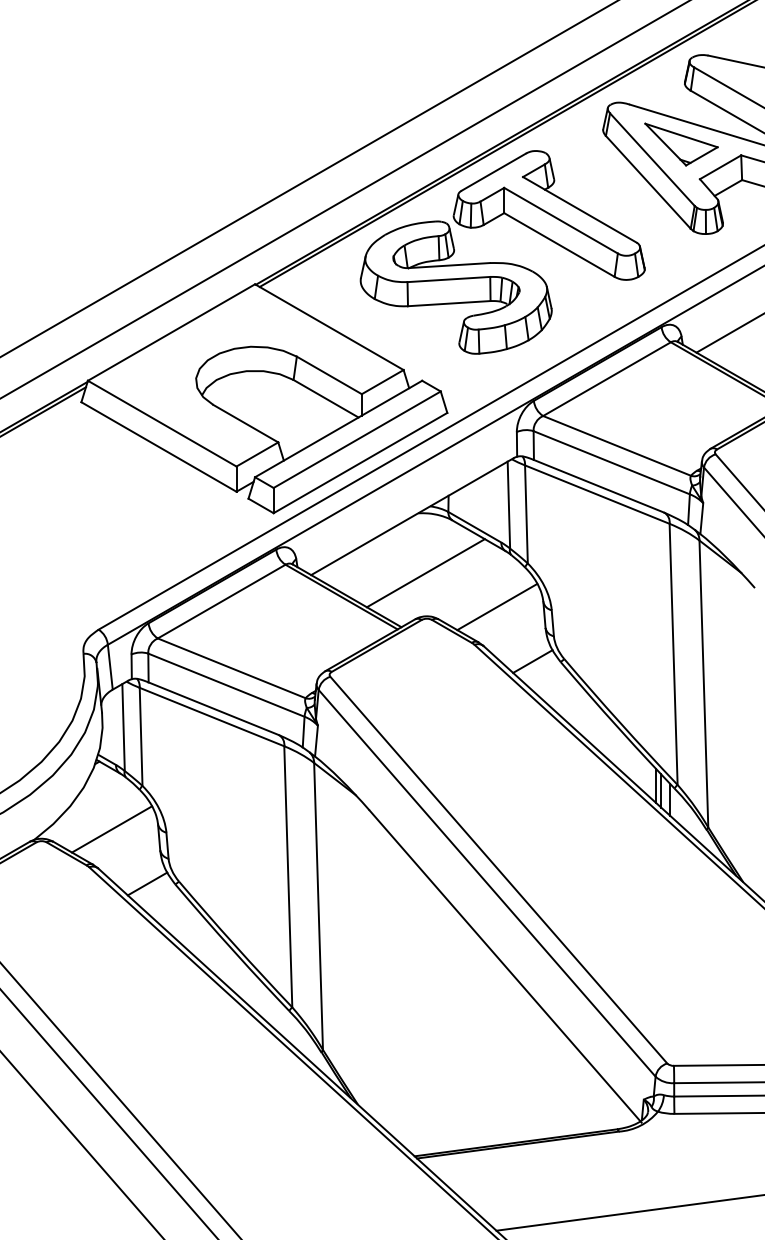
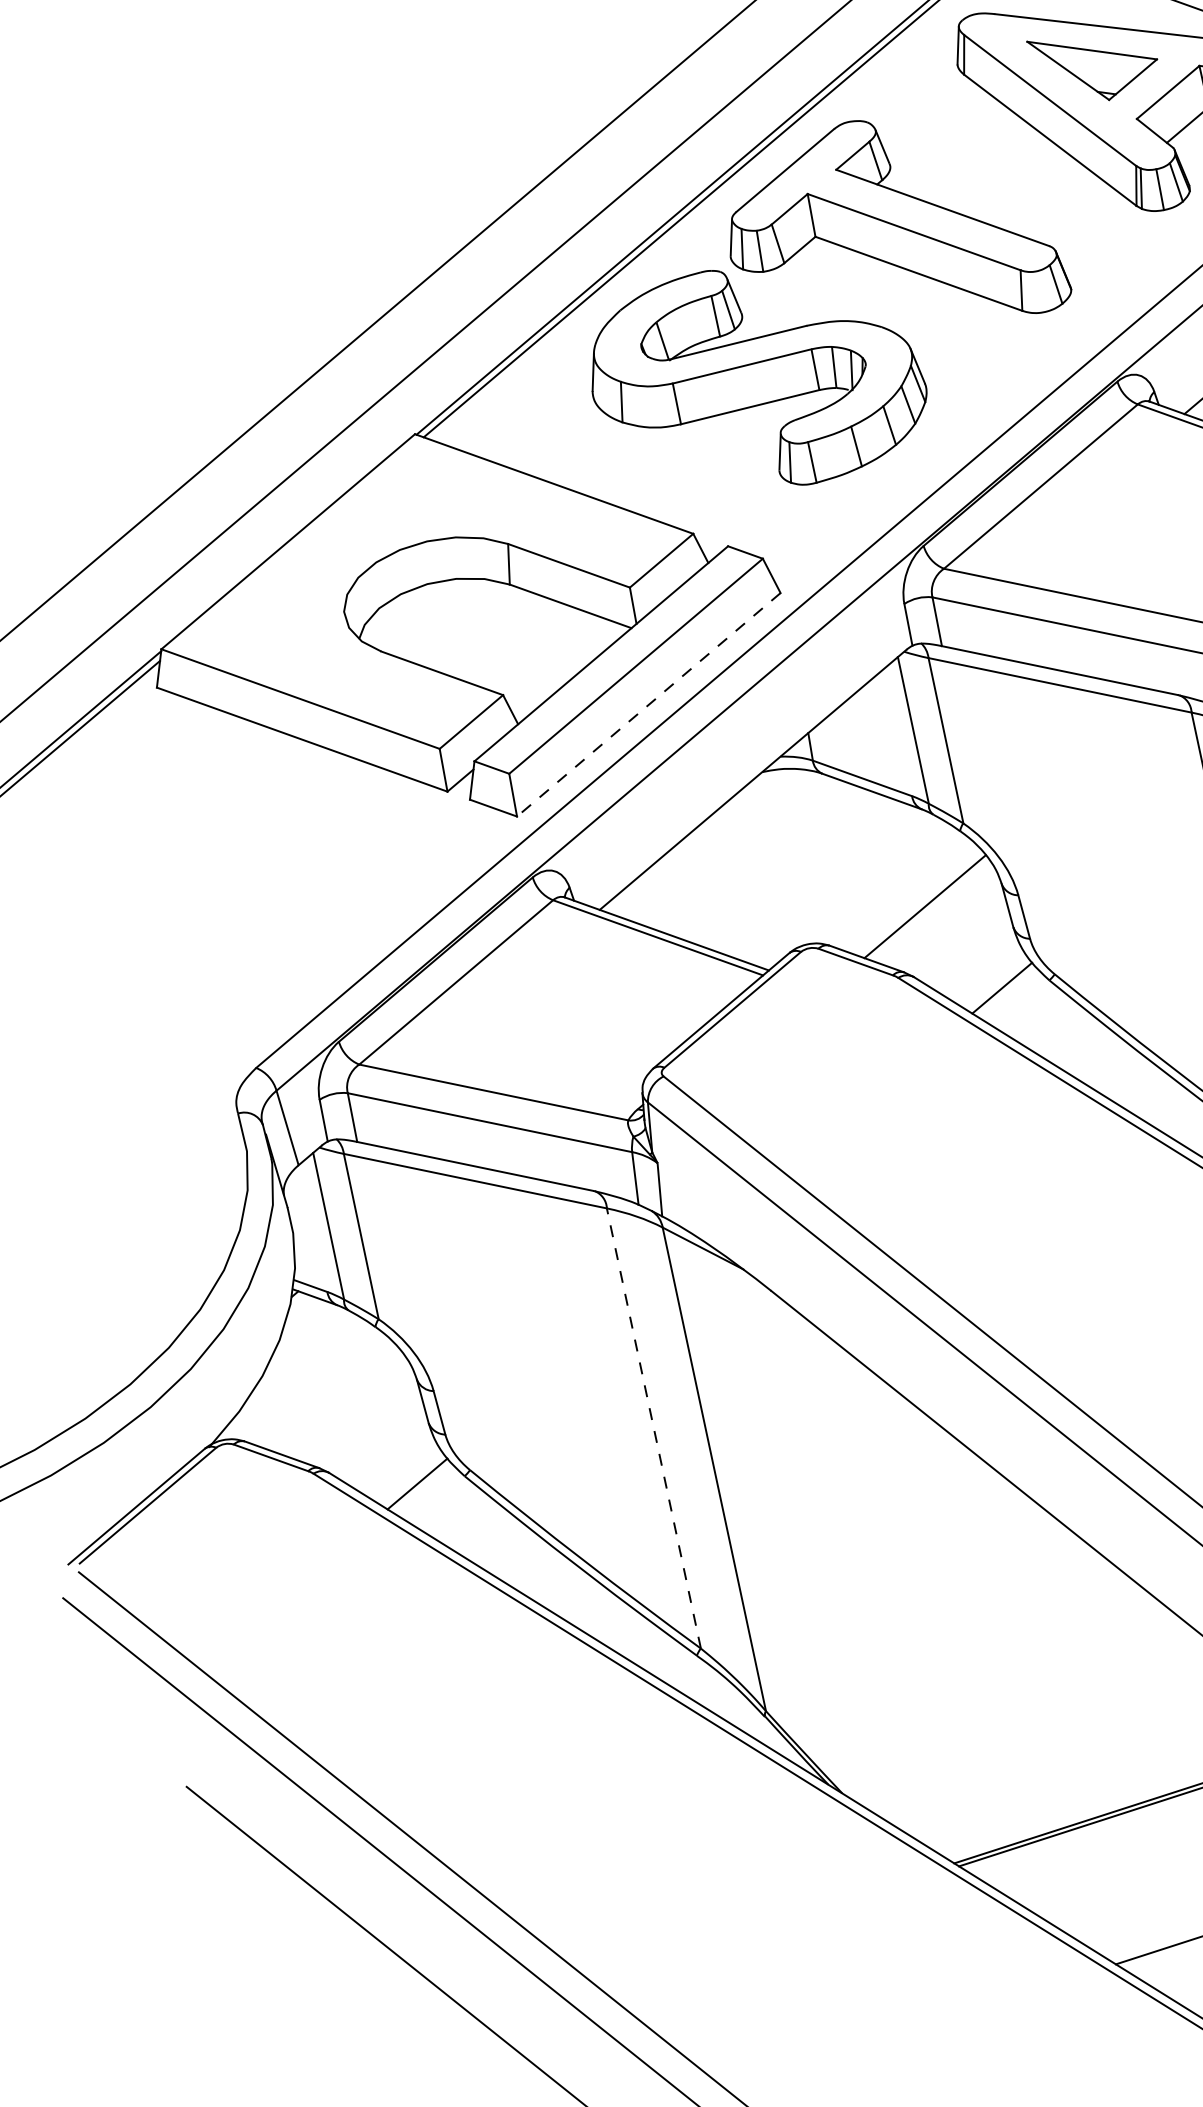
line: (360, 463) -> (648, 705), solid -> dashed
line: (425, 573) -> (793, 871), removed
line: (112, 829) -> (341, 1402), removed
line: (288, 876) -> (654, 1427), solid -> dashed

